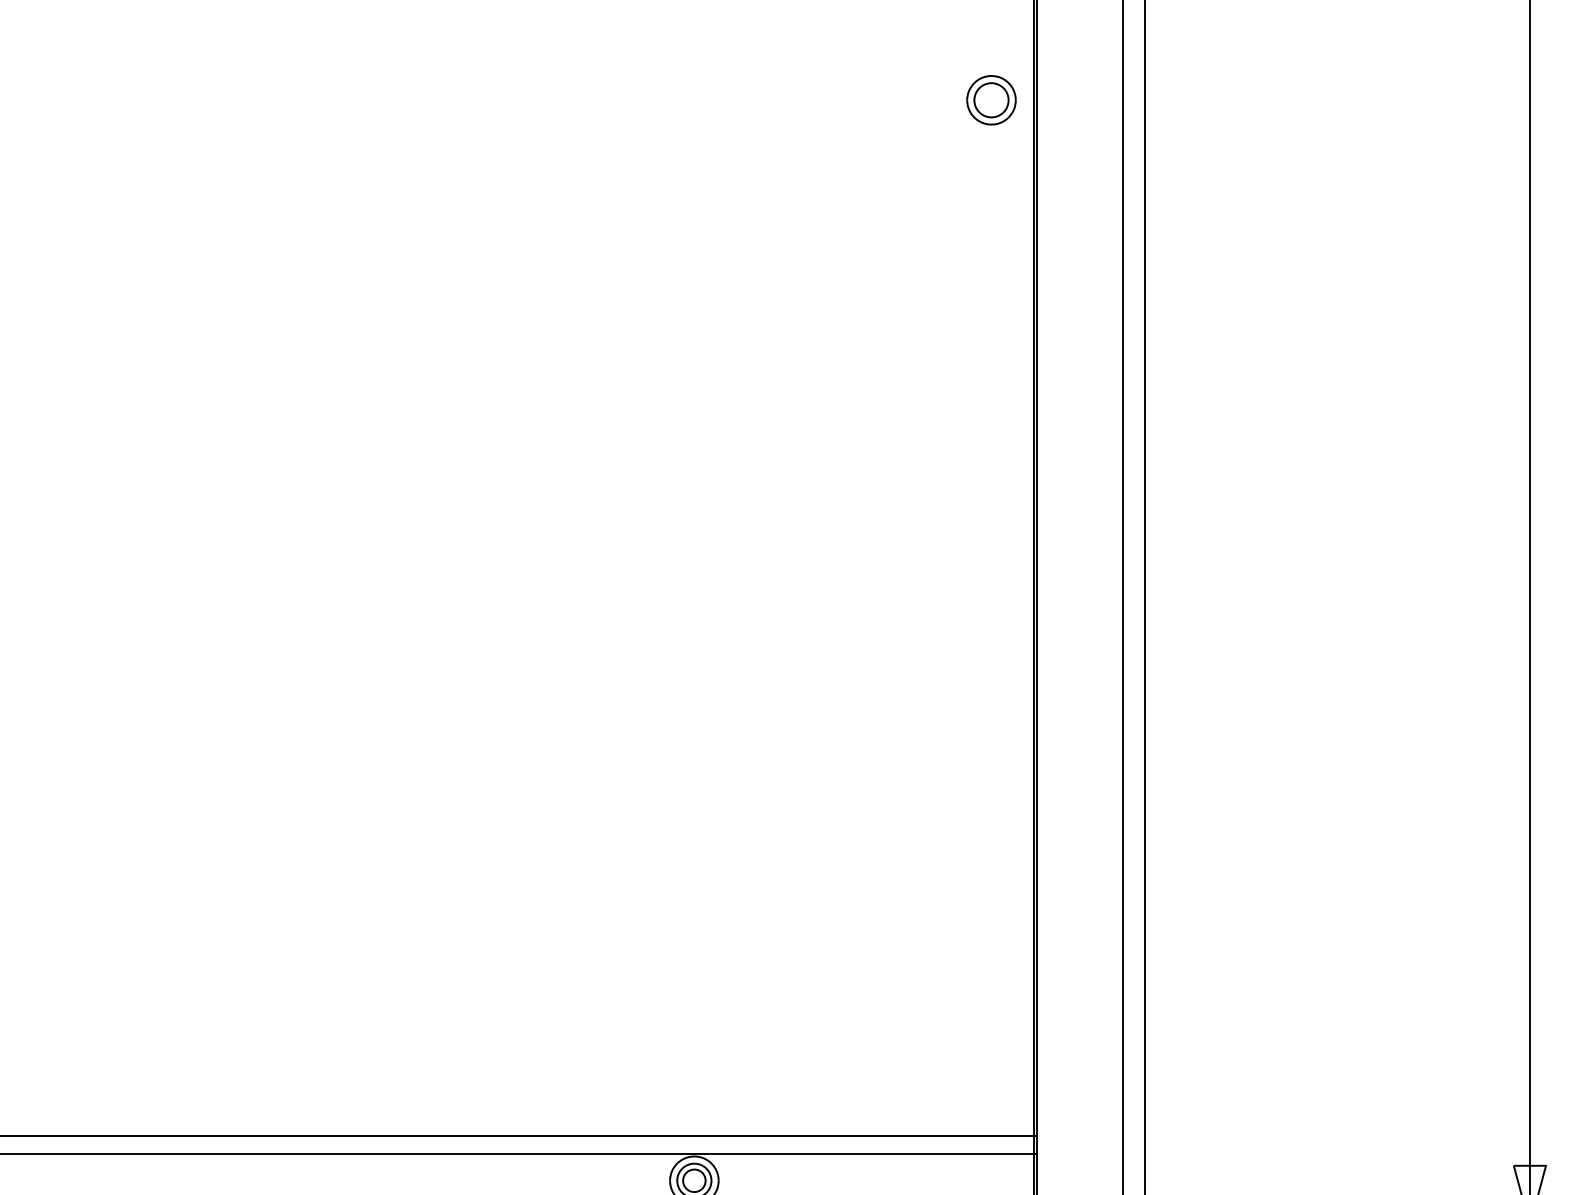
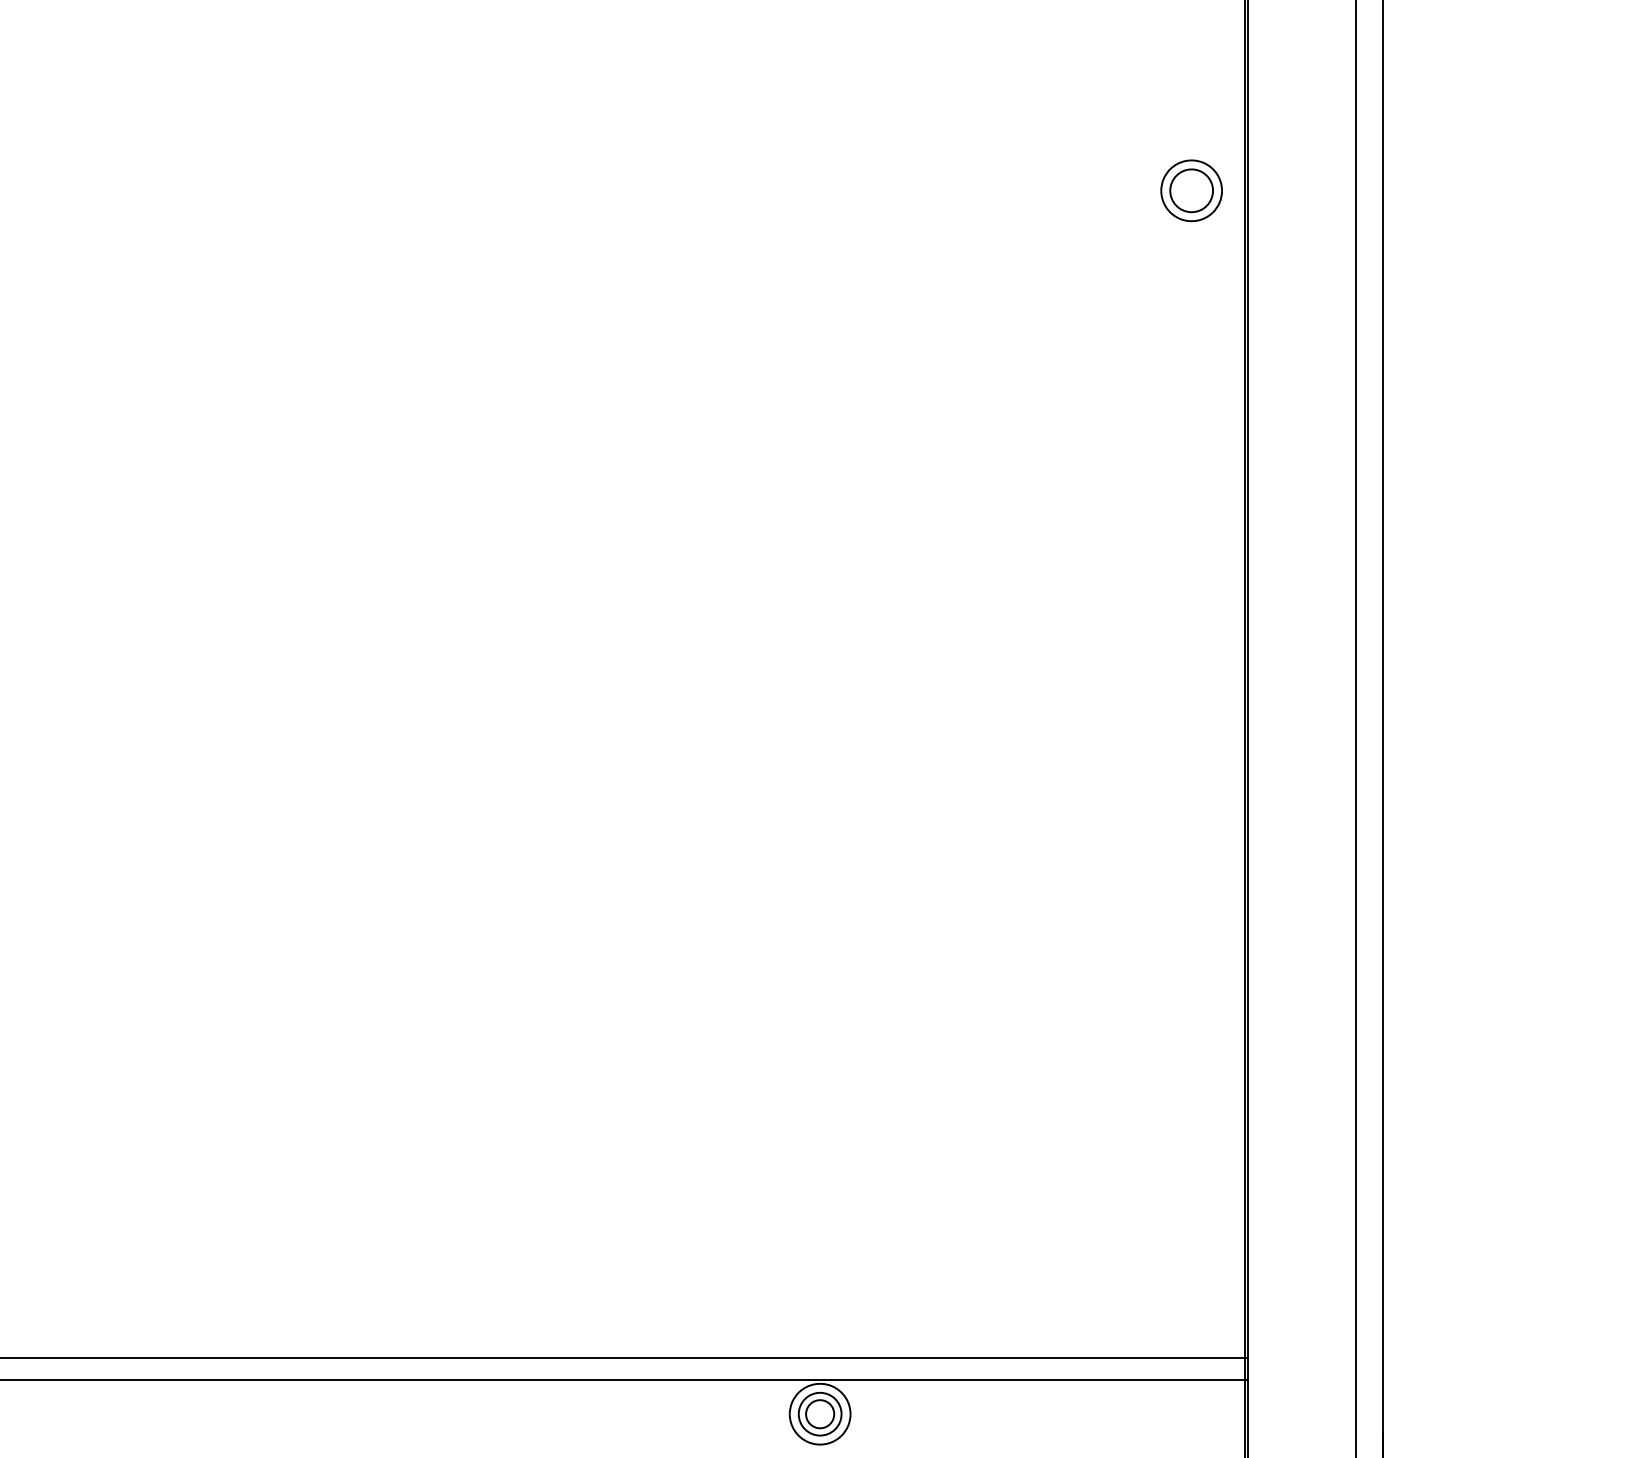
part: (991, 100) -> (1191, 191), moved

